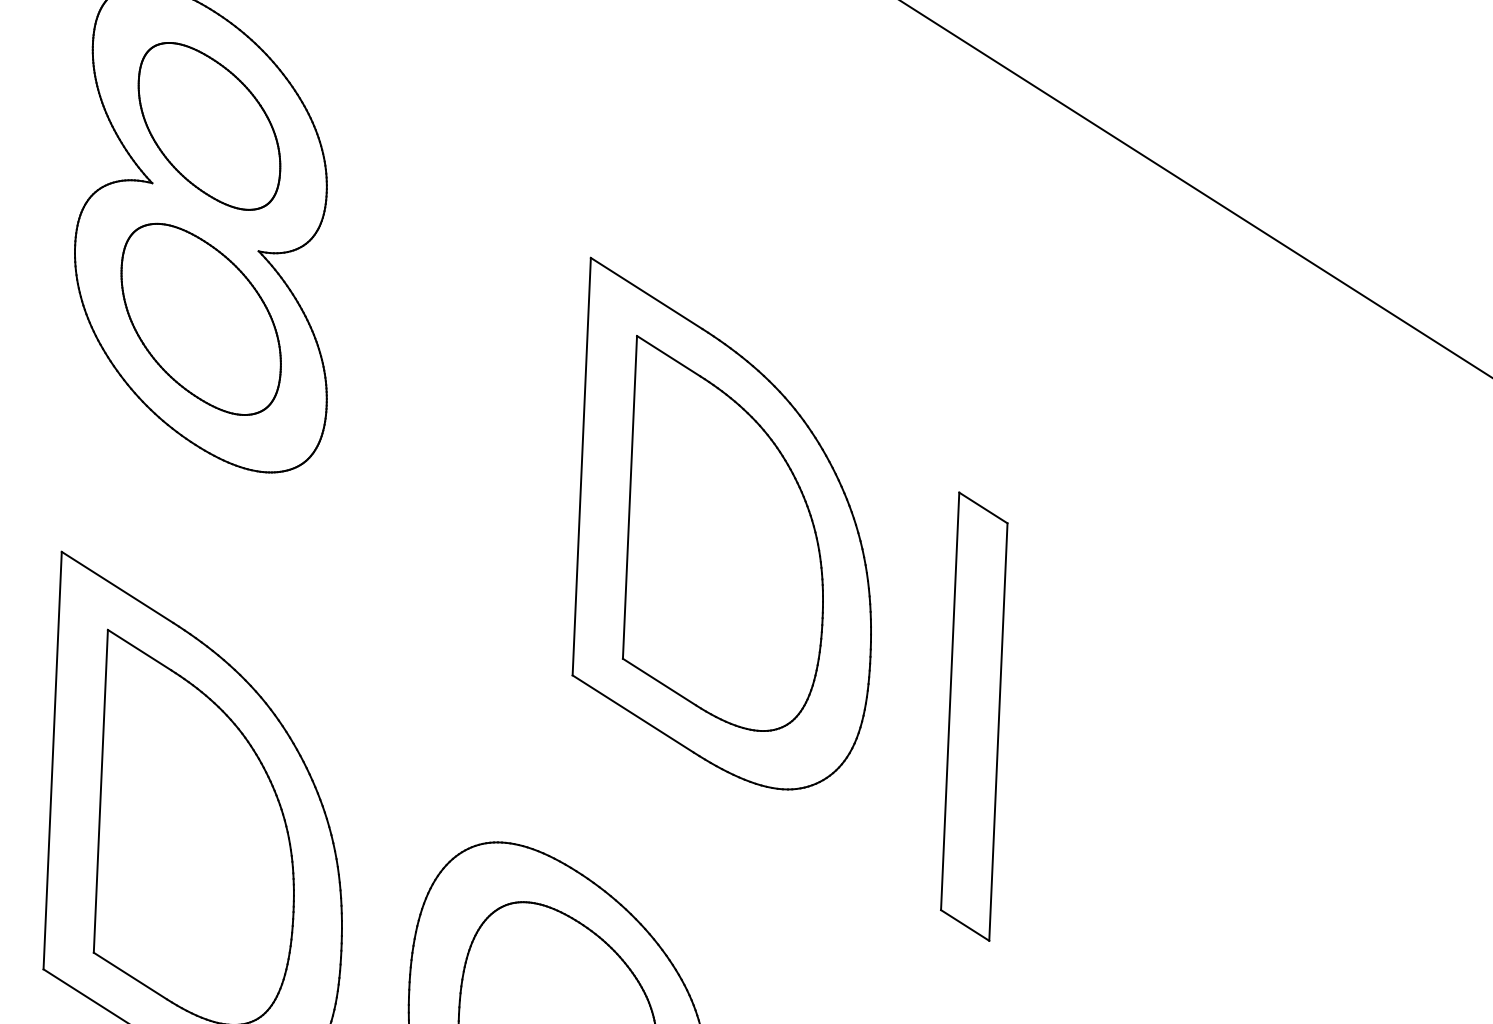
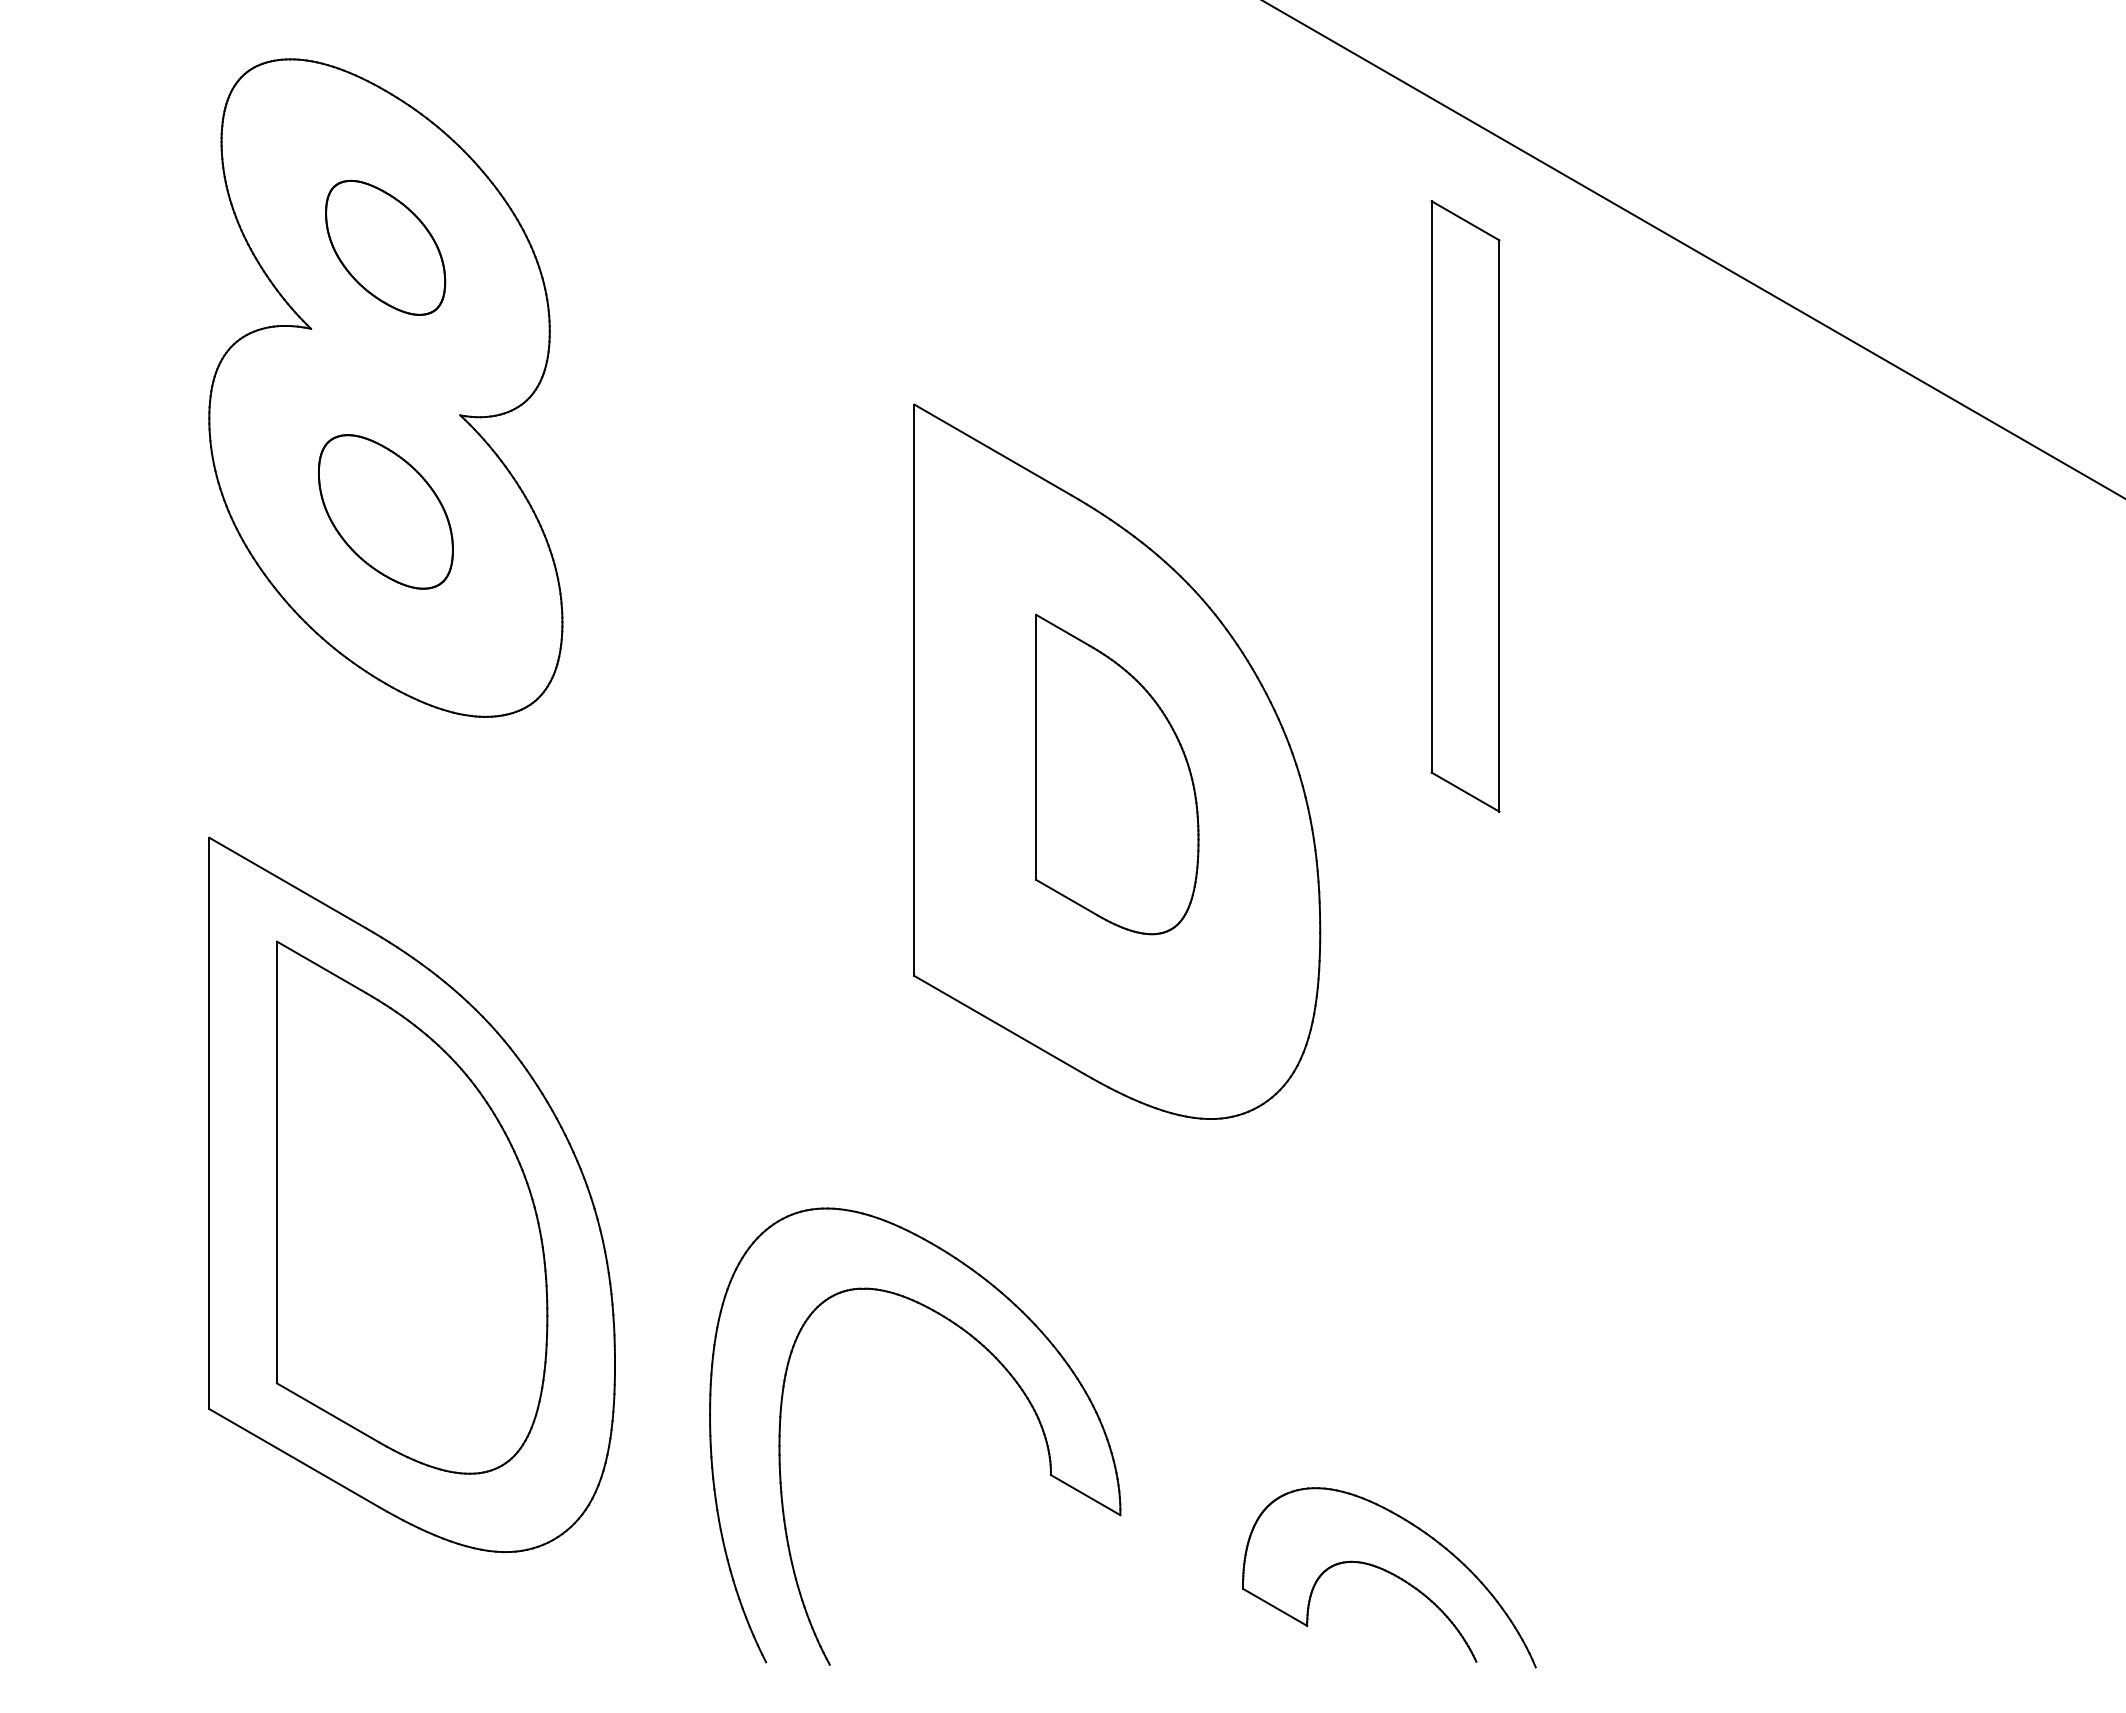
part: (209, 126) -> (385, 247), size x0.6
part: (200, 319) -> (385, 511), size x0.6
part: (727, 534) -> (1117, 774), size x0.6
part: (974, 716) -> (1465, 506), moved

